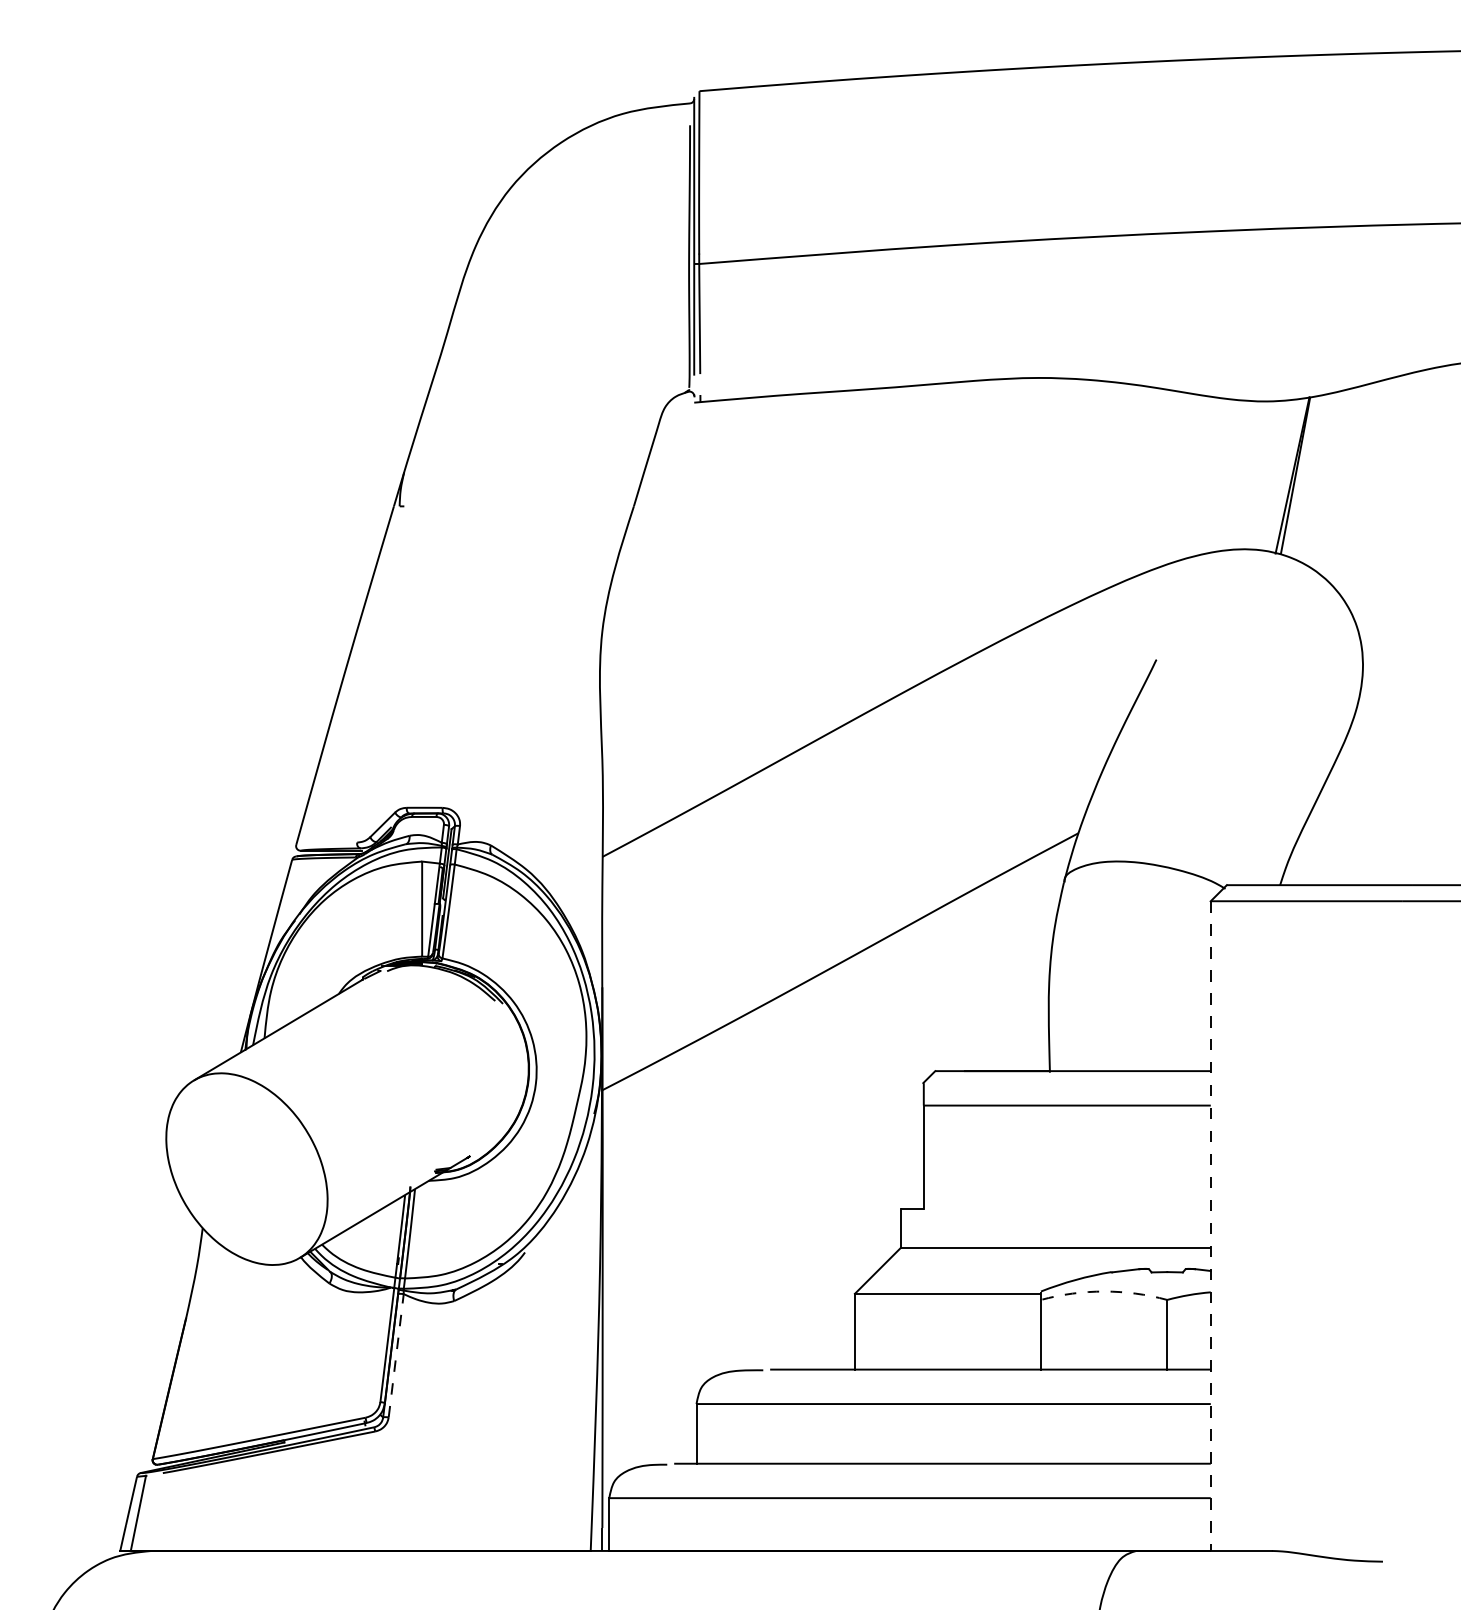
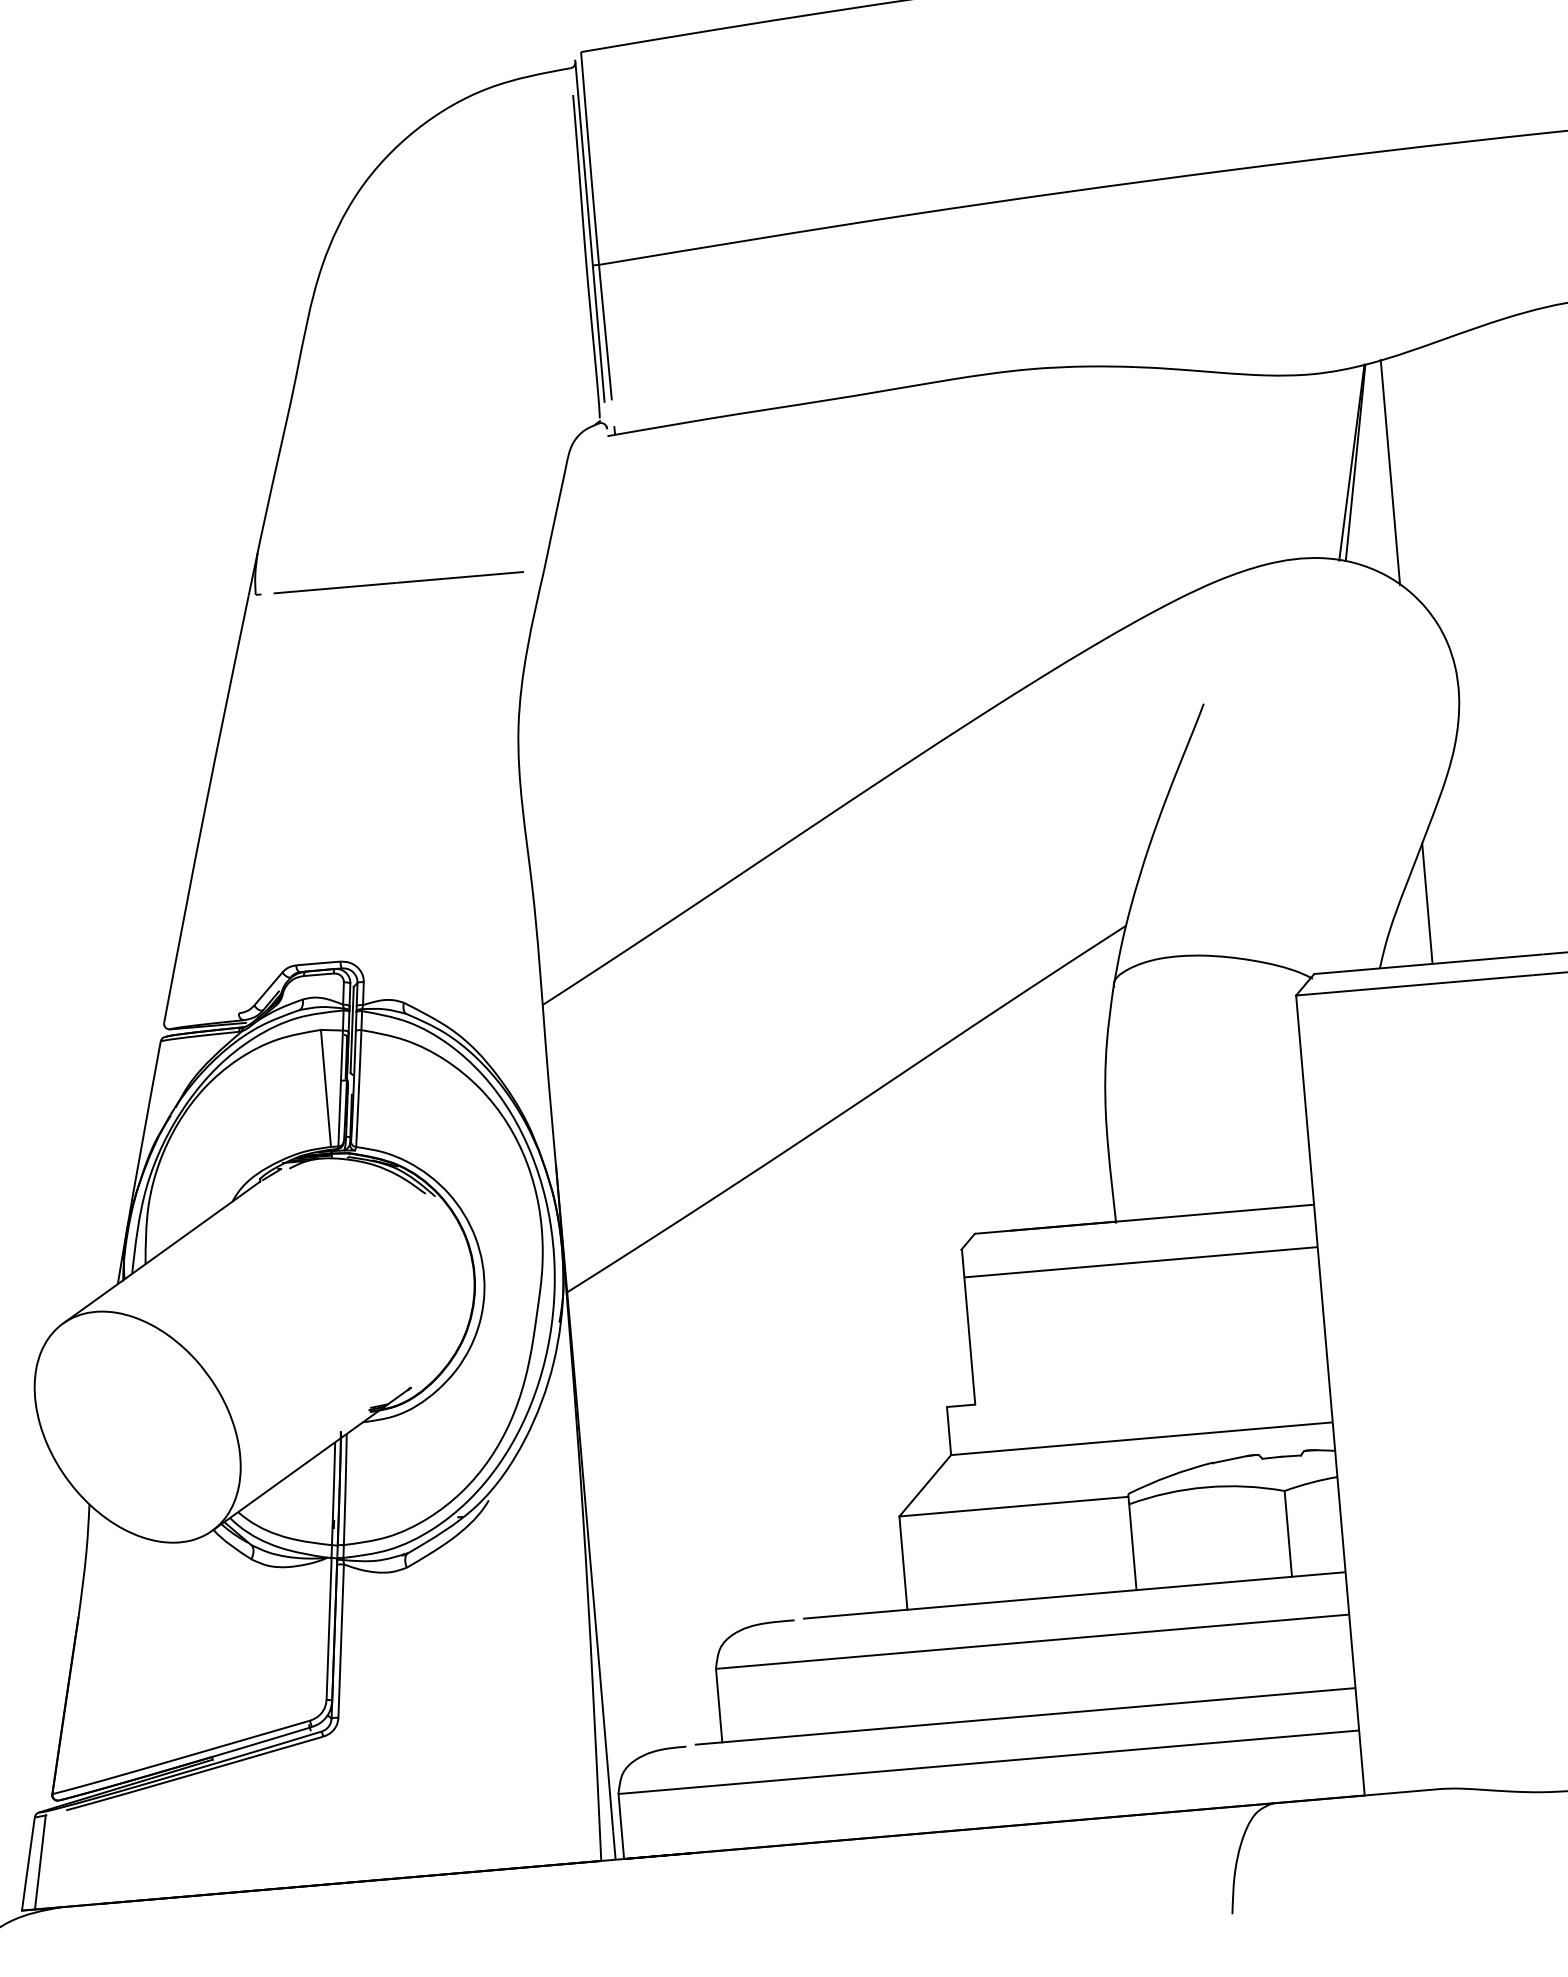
line: (1322, 485) -> (1389, 471), added
line: (515, 506) -> (398, 582), added
line: (1322, 836) -> (1426, 904), added
line: (1210, 1226) -> (1330, 1396), dashed -> solid
arc: (1104, 1291) -> (1206, 1487), dashed -> solid
line: (396, 1355) -> (341, 1640), dashed -> solid

